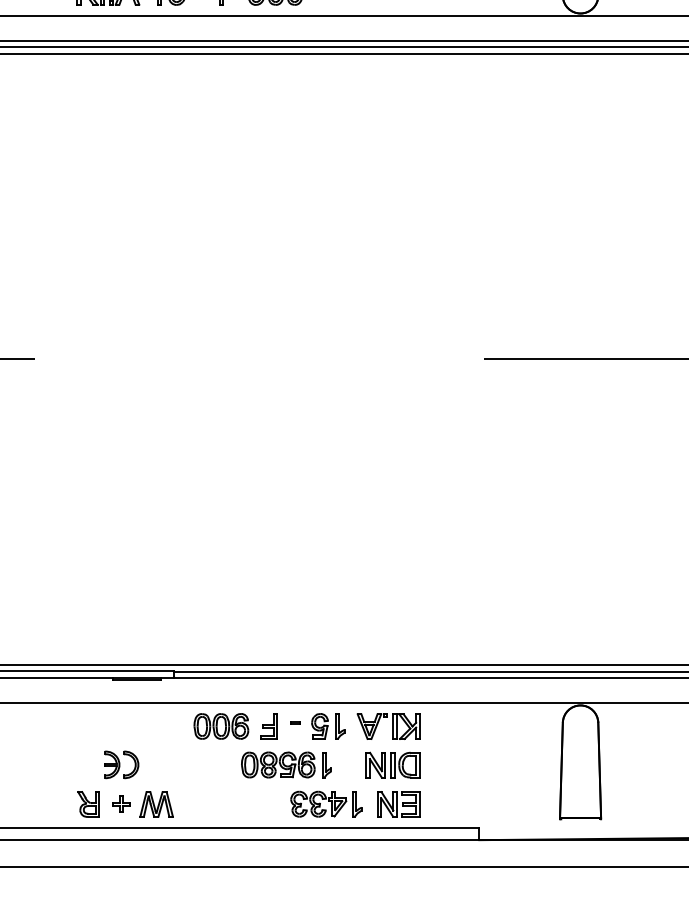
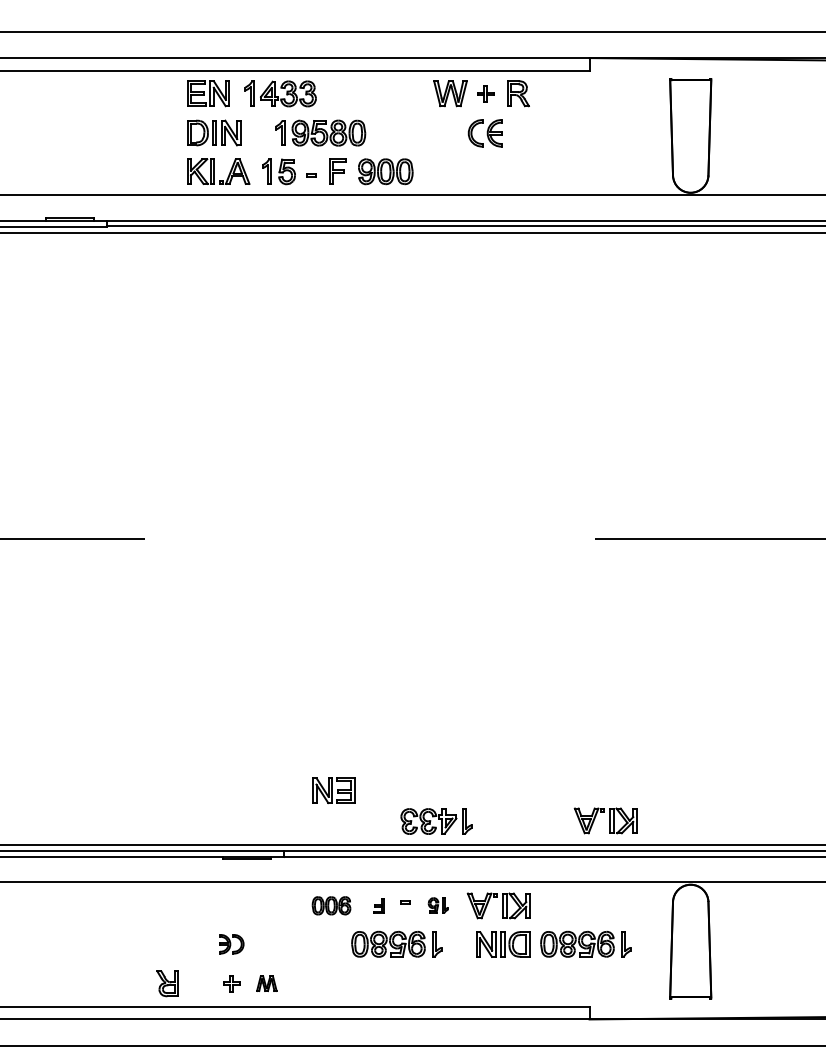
part: (495, 641) -> (605, 820), added
part: (221, 726) -> (331, 905), size x0.7
part: (268, 726) -> (378, 905), size x0.6
part: (328, 726) -> (438, 905), size x0.6
part: (475, 764) -> (585, 943), added
part: (121, 765) -> (231, 944), size x0.7
part: (88, 804) -> (167, 983), moved
part: (156, 804) -> (266, 983), size x0.6
part: (326, 804) -> (436, 821), moved
part: (398, 804) -> (333, 790), moved

